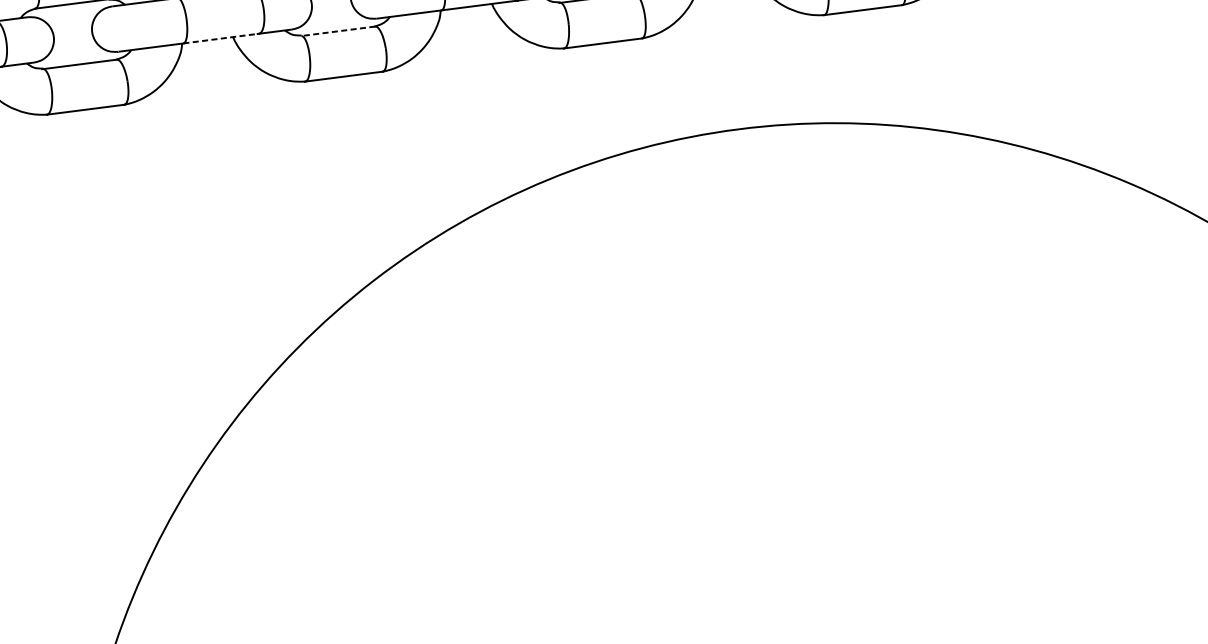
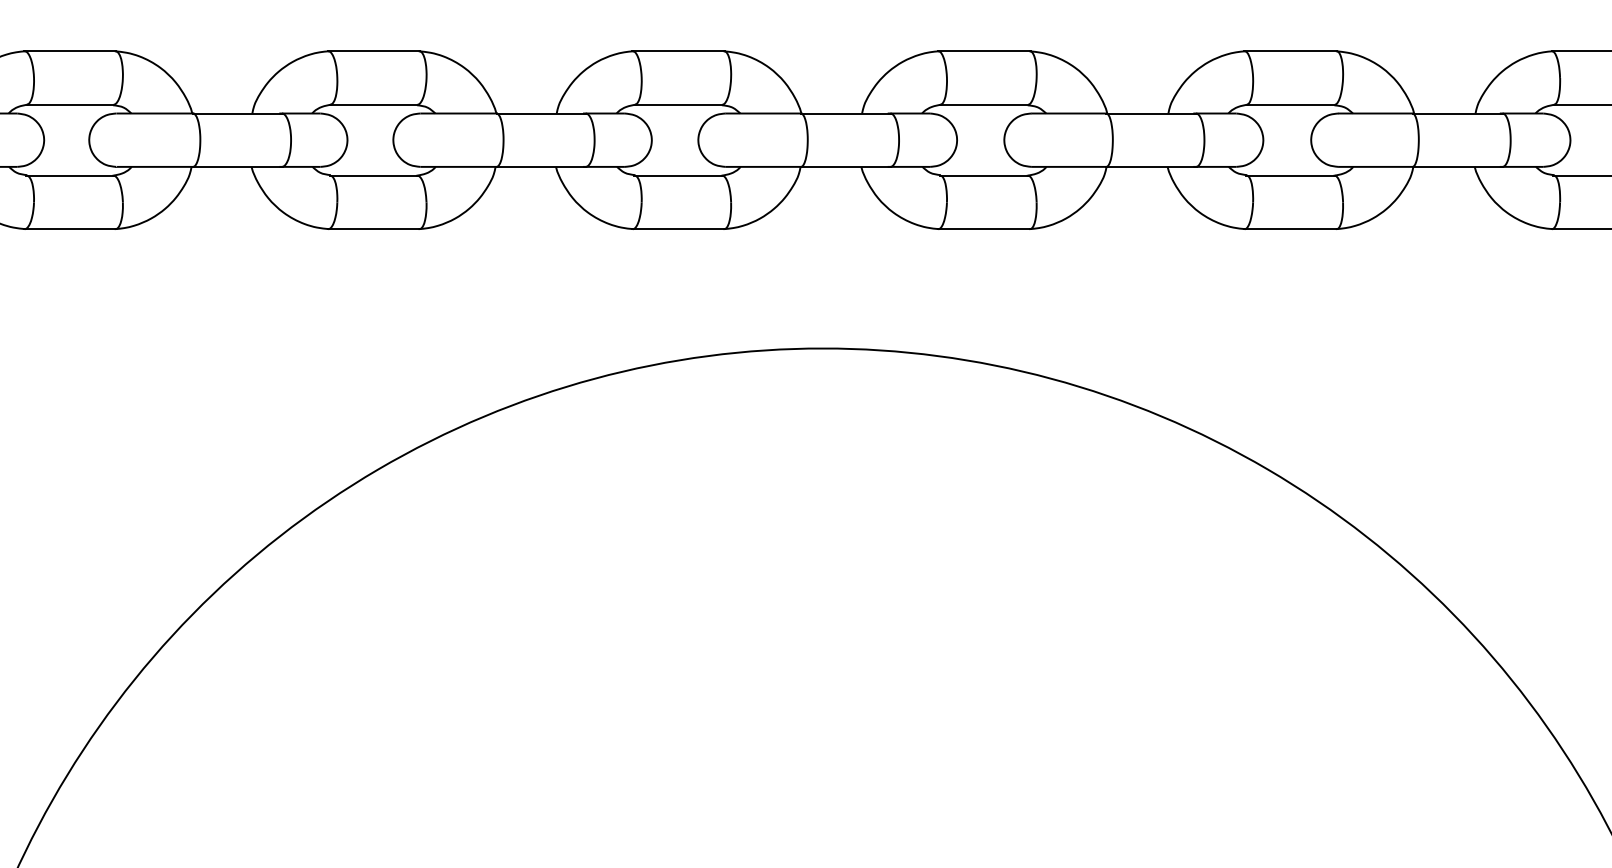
line: (337, 31) -> (373, 175), dashed -> solid
line: (221, 38) -> (237, 166), dashed -> solid

